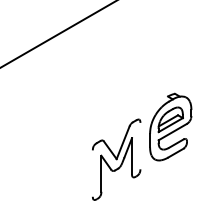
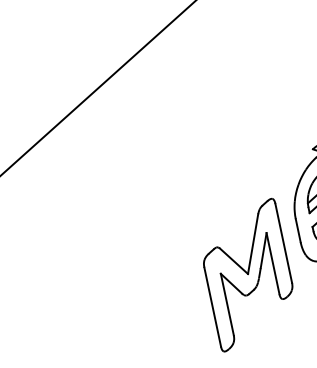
line: (140, 145) -> (283, 242), added
line: (92, 173) -> (212, 307), added

